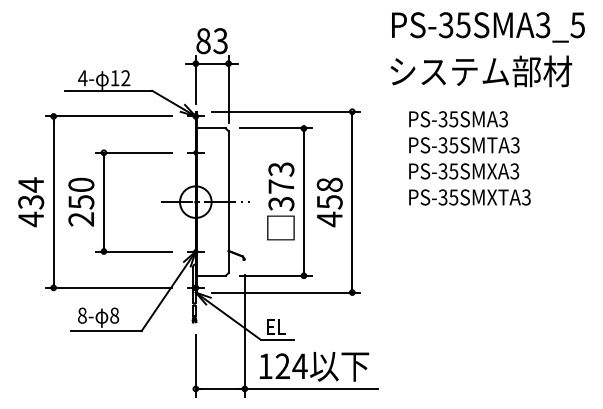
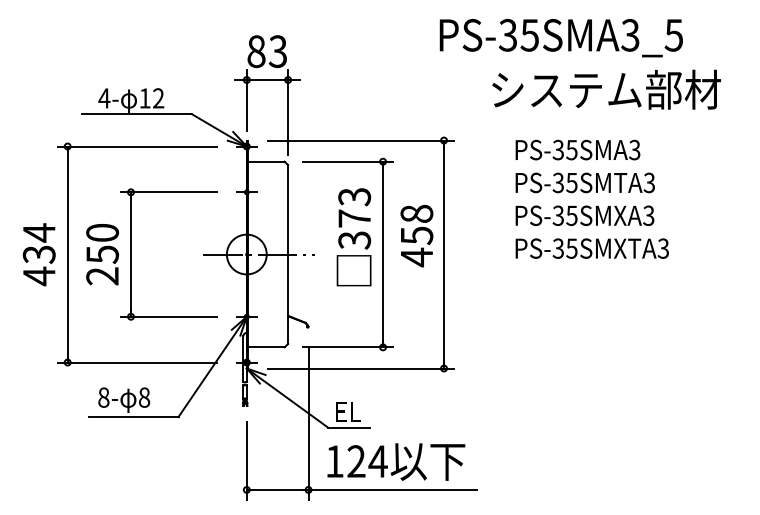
text: (488, 27) -> (561, 38), moved
text: (280, 201) -> (353, 237), moved
text: (329, 202) -> (416, 236), moved

